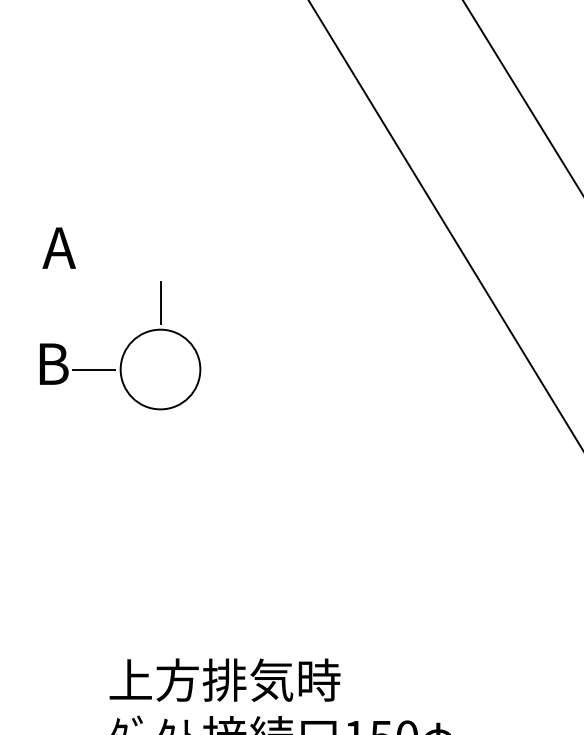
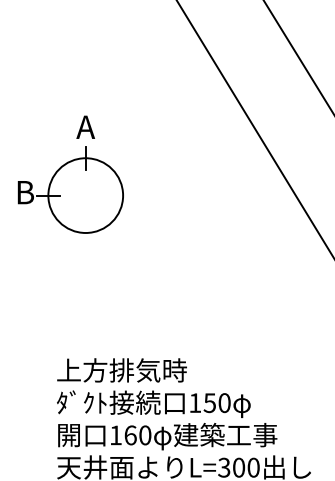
text: (58, 246) -> (85, 126), moved
circle: (160, 369) -> (85, 195), size x1.67

